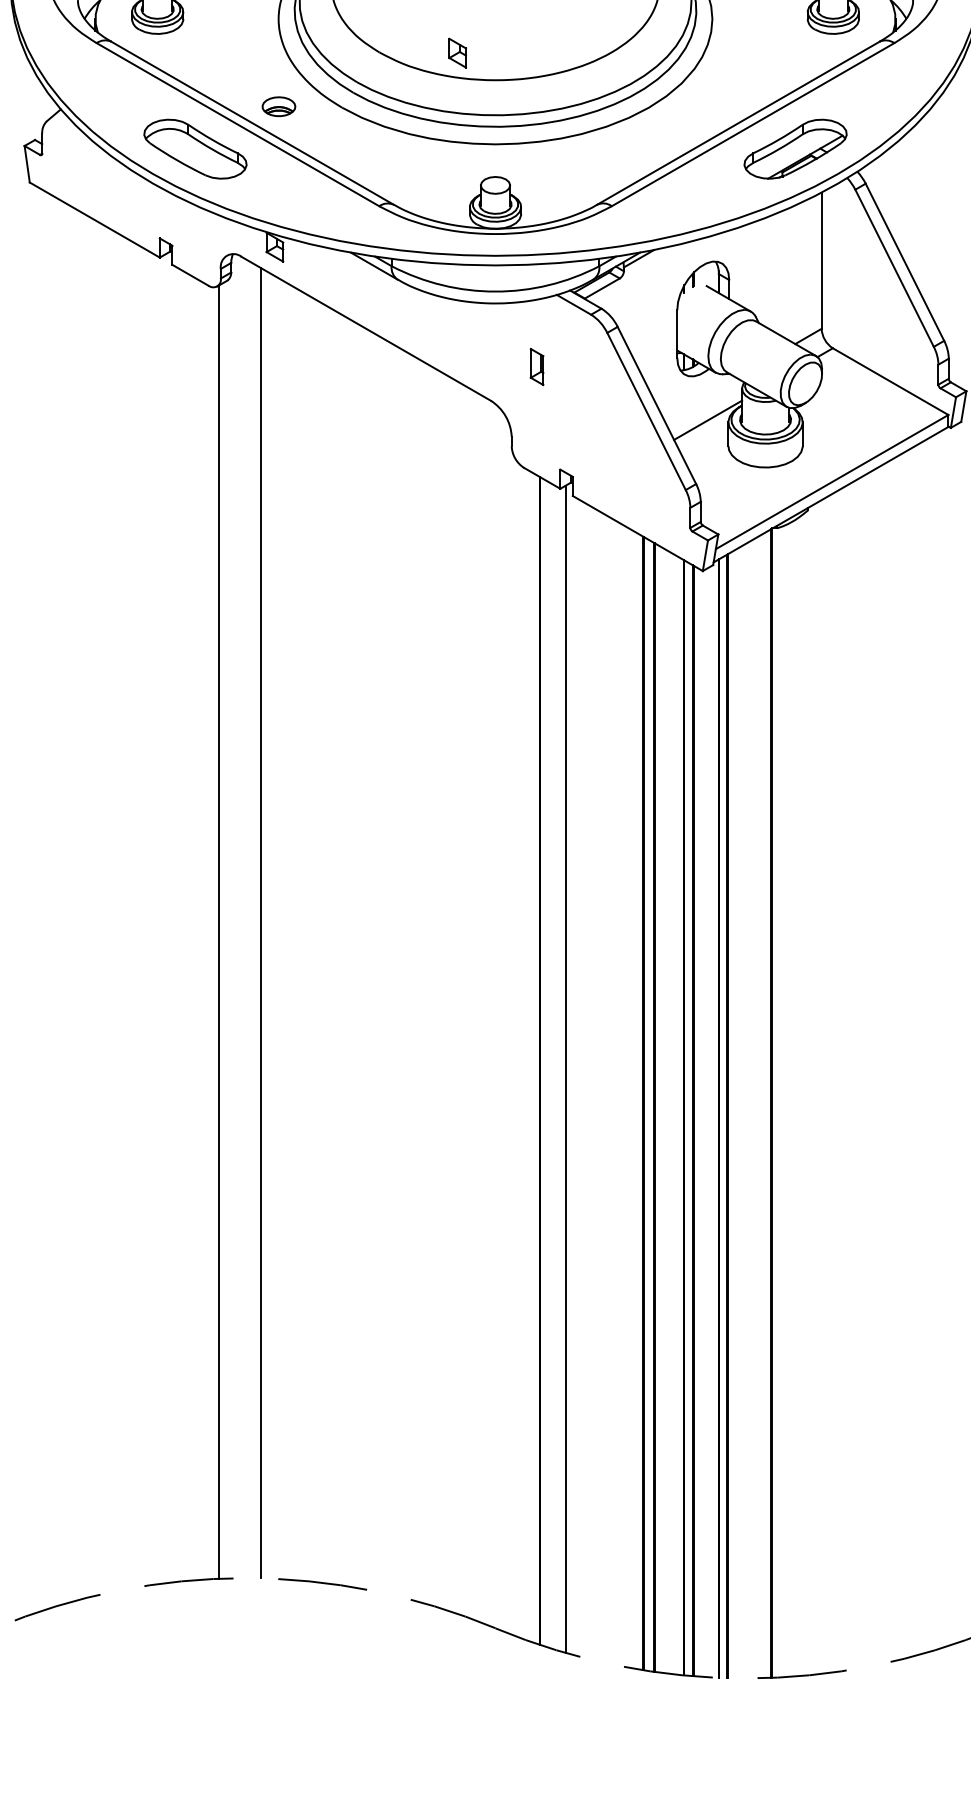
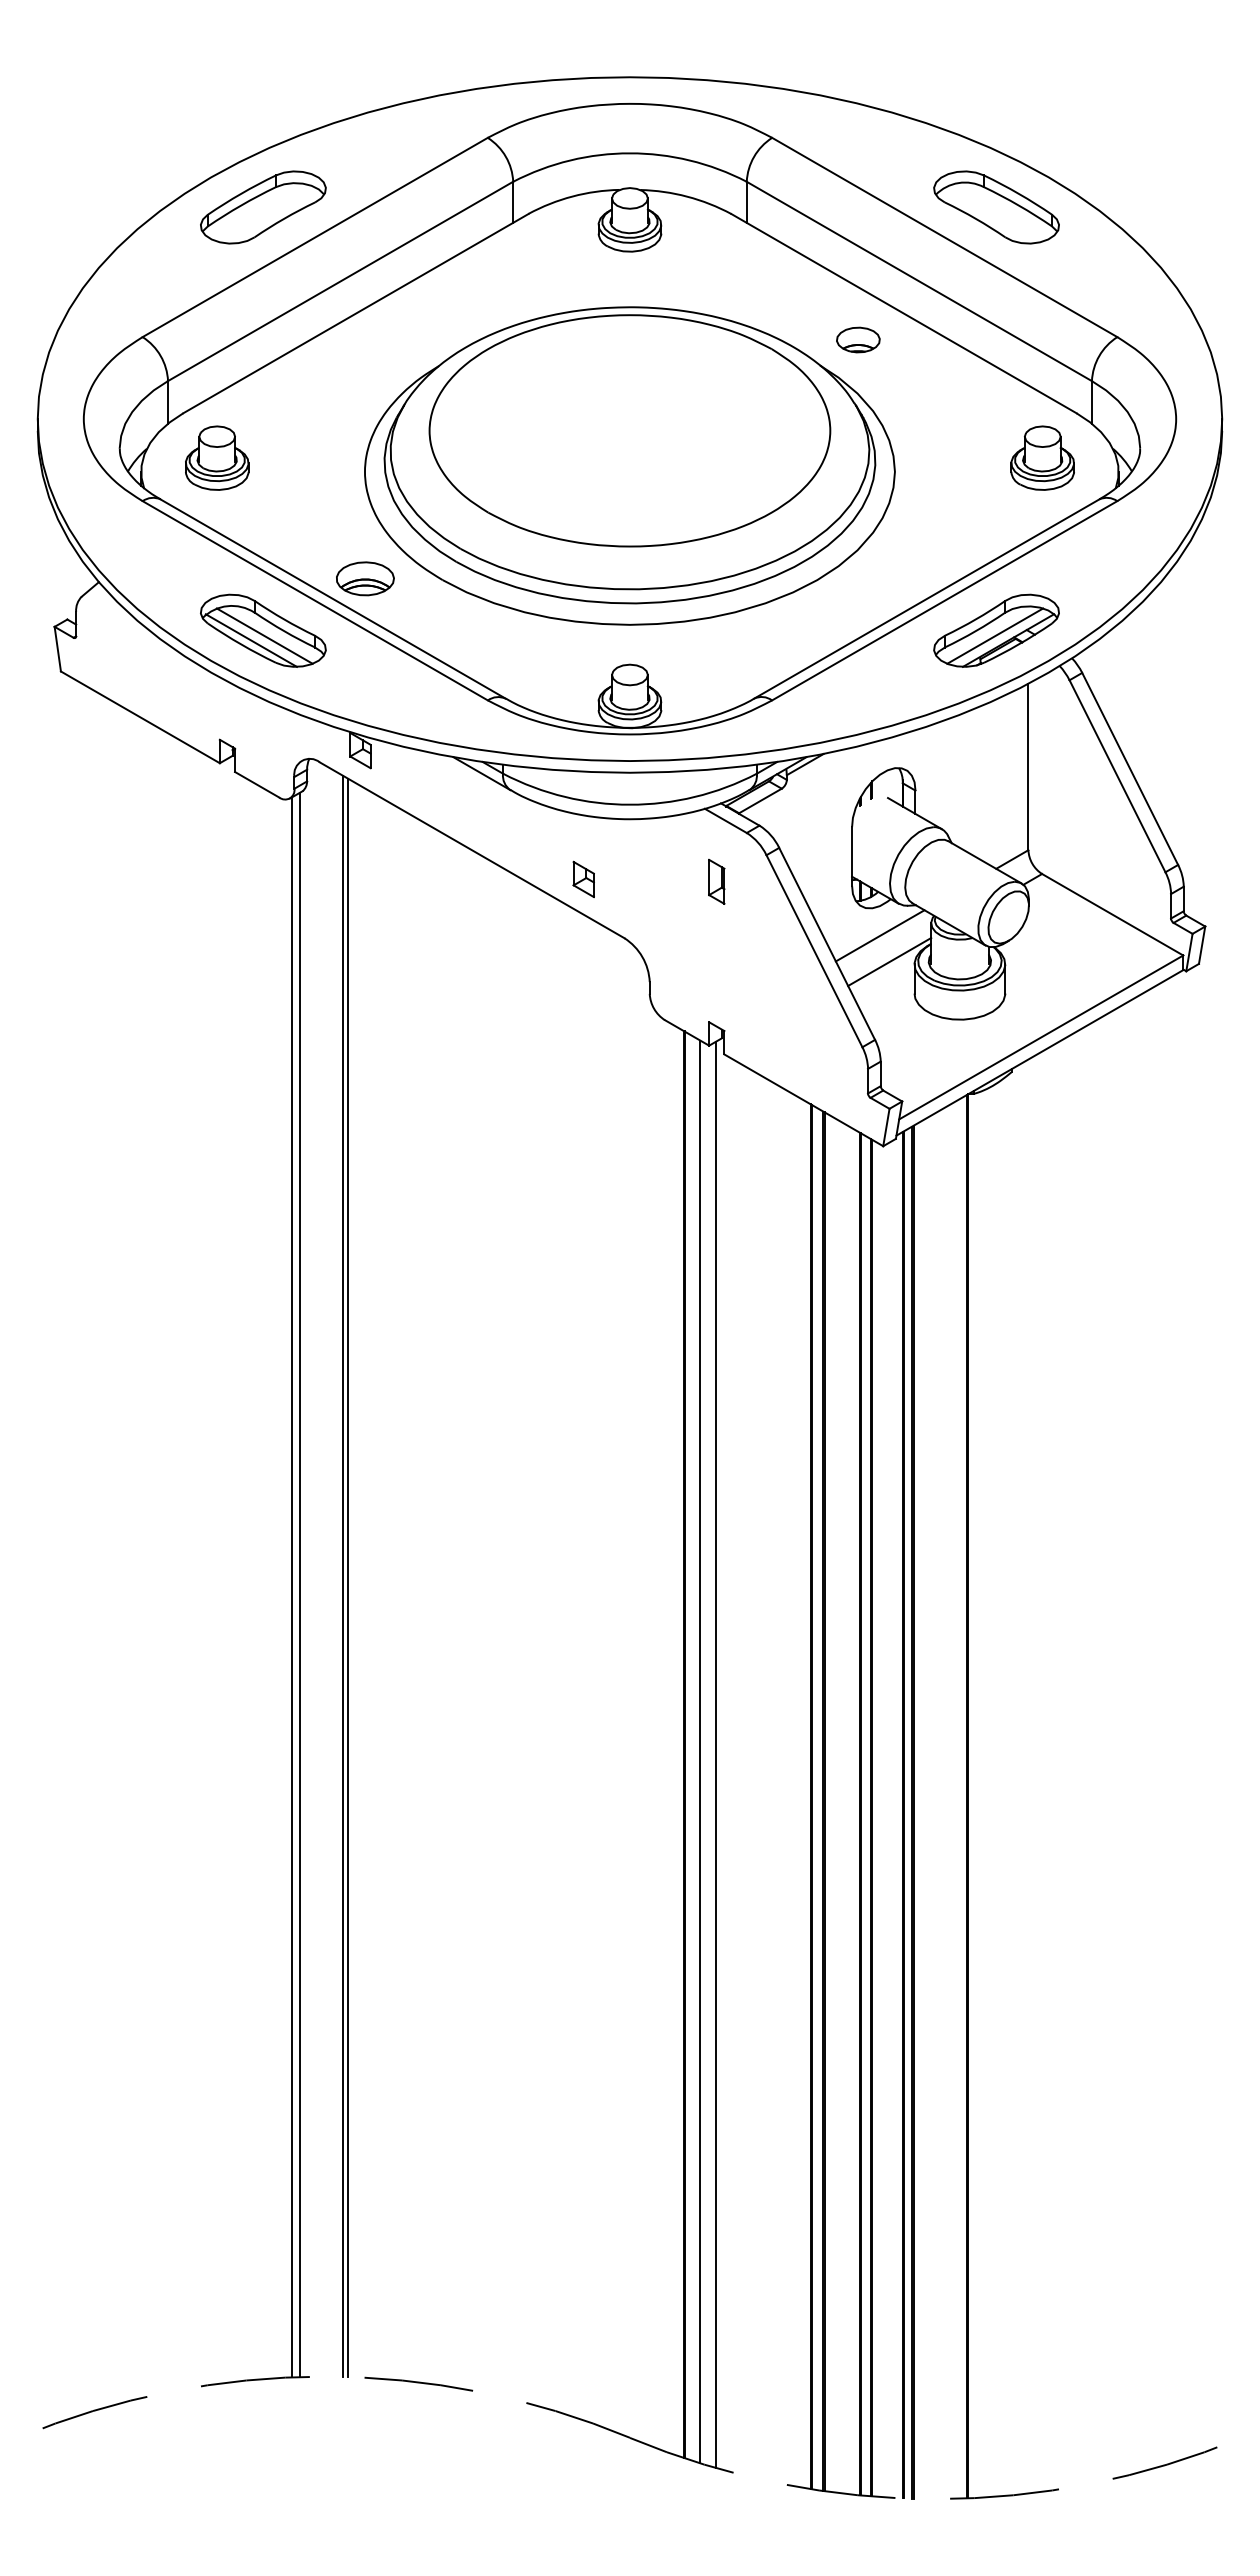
part: (457, 53) -> (583, 879), moved
part: (279, 106) -> (365, 578), size x1.43
line: (196, 153) -> (264, 635), added
line: (794, 153) -> (995, 635), added
line: (184, 157) -> (250, 640), added
part: (536, 366) -> (716, 881), moved
line: (699, 398) -> (879, 935), added
line: (265, 924) -> (348, 1577), added
line: (225, 930) -> (299, 1585), added
line: (553, 1066) -> (700, 1751), added

